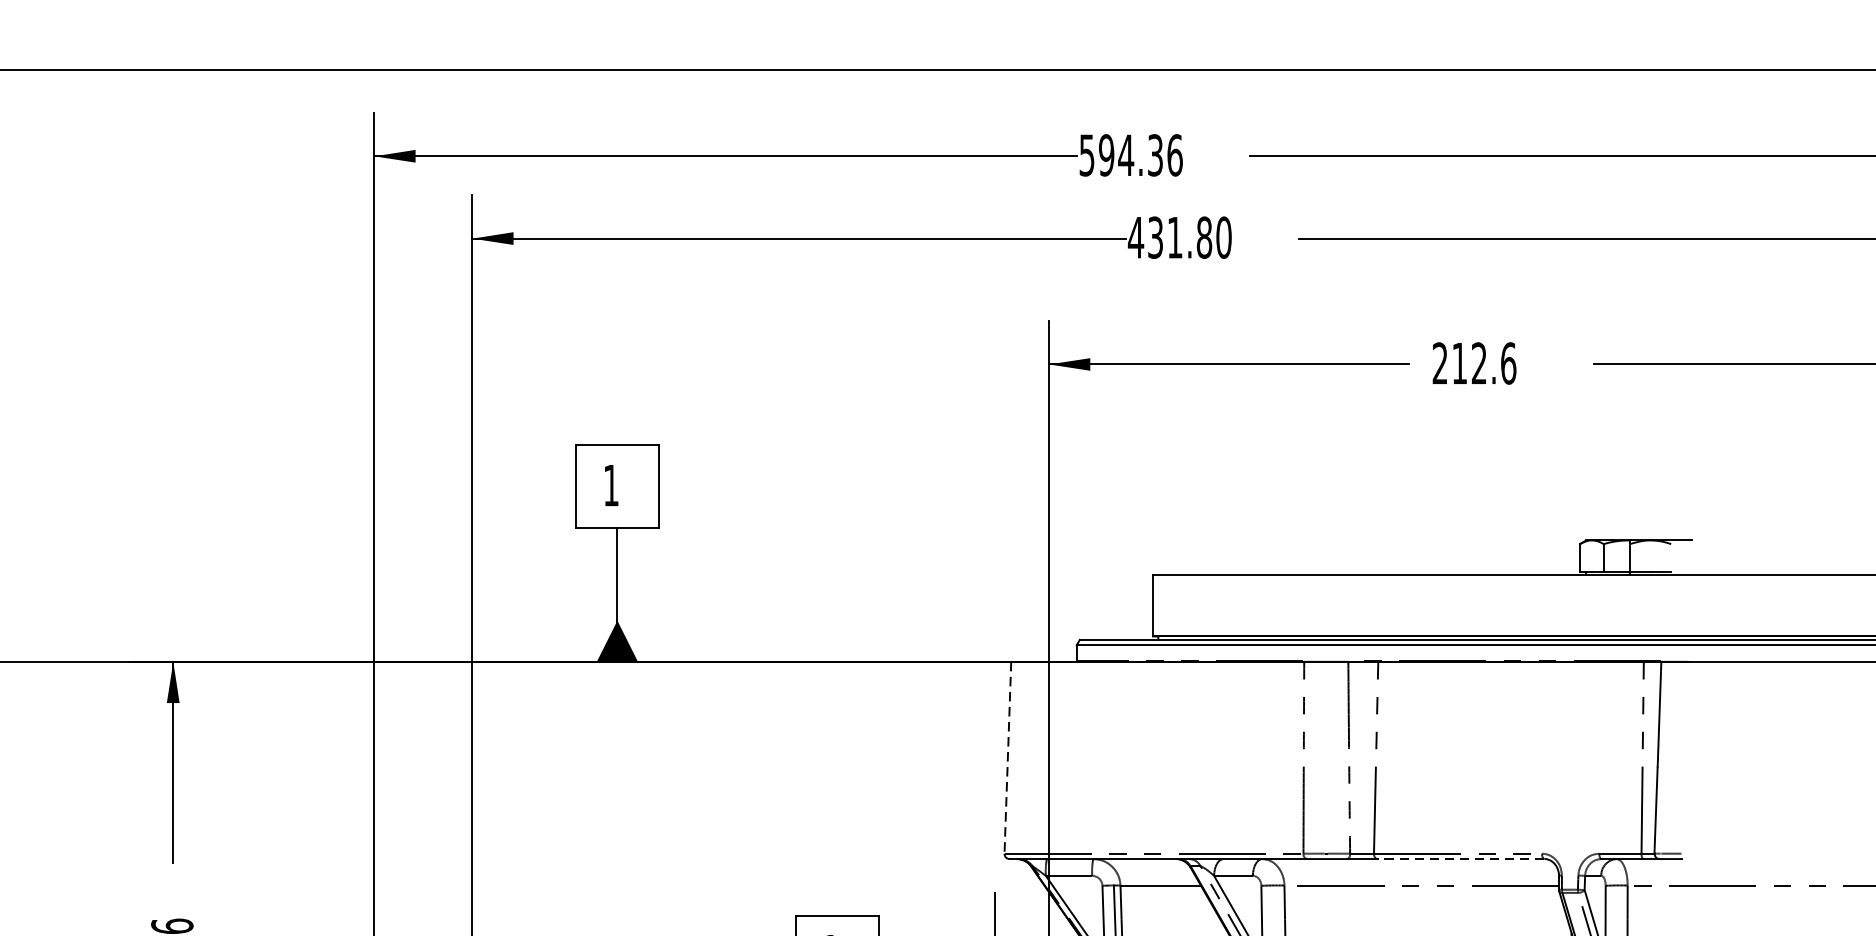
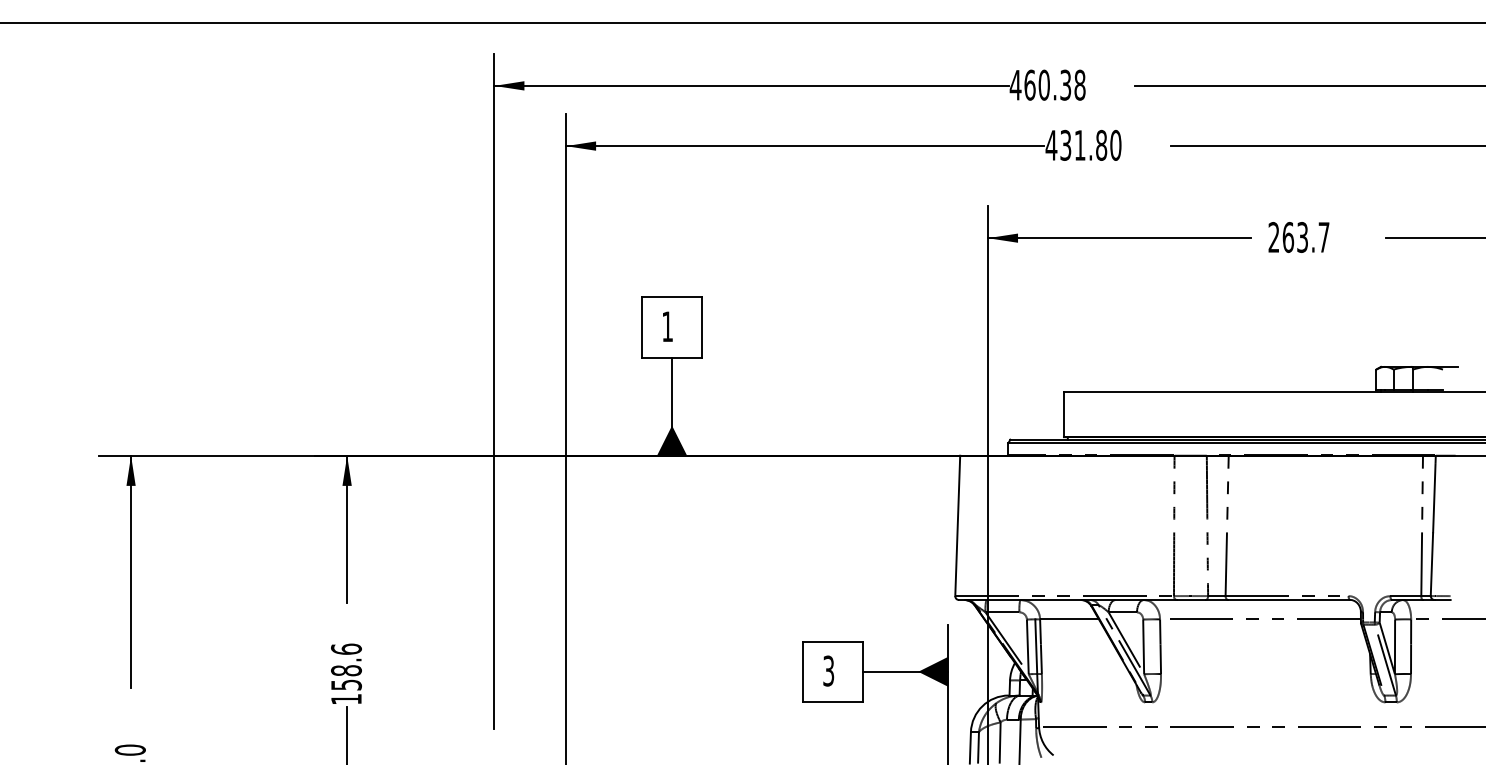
text: (1130, 154) -> (1047, 84), 594.36 -> 460.38
text: (1483, 363) -> (1305, 237), 212.6 -> 263.7
line: (1007, 758) -> (957, 526), dashed -> solid
line: (1459, 859) -> (1288, 600), dashed -> solid

